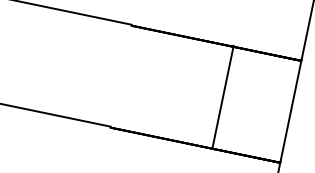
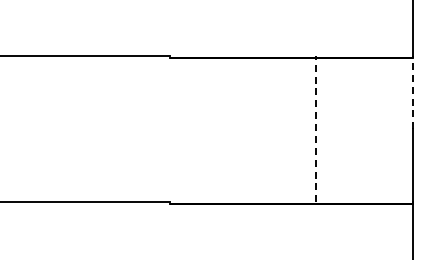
line: (296, 85) -> (413, 92), solid -> dashed
line: (222, 96) -> (315, 129), solid -> dashed

